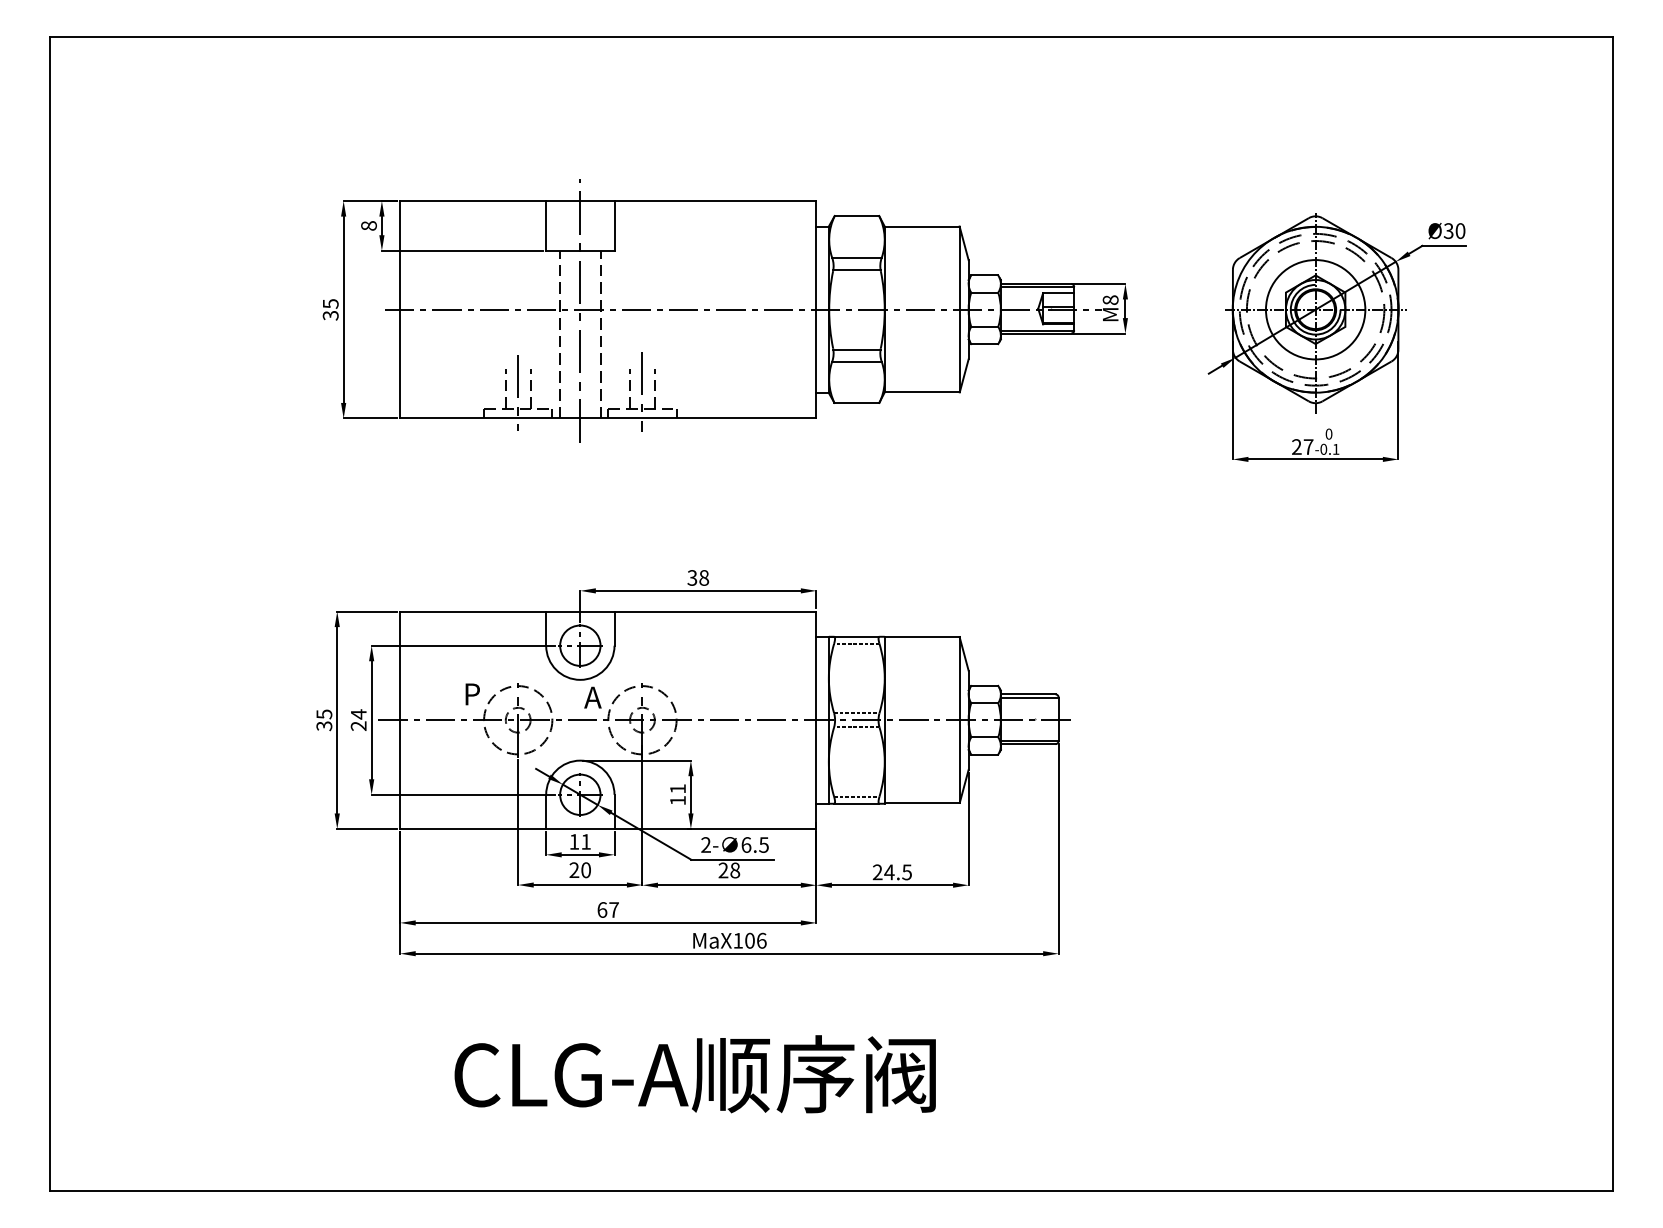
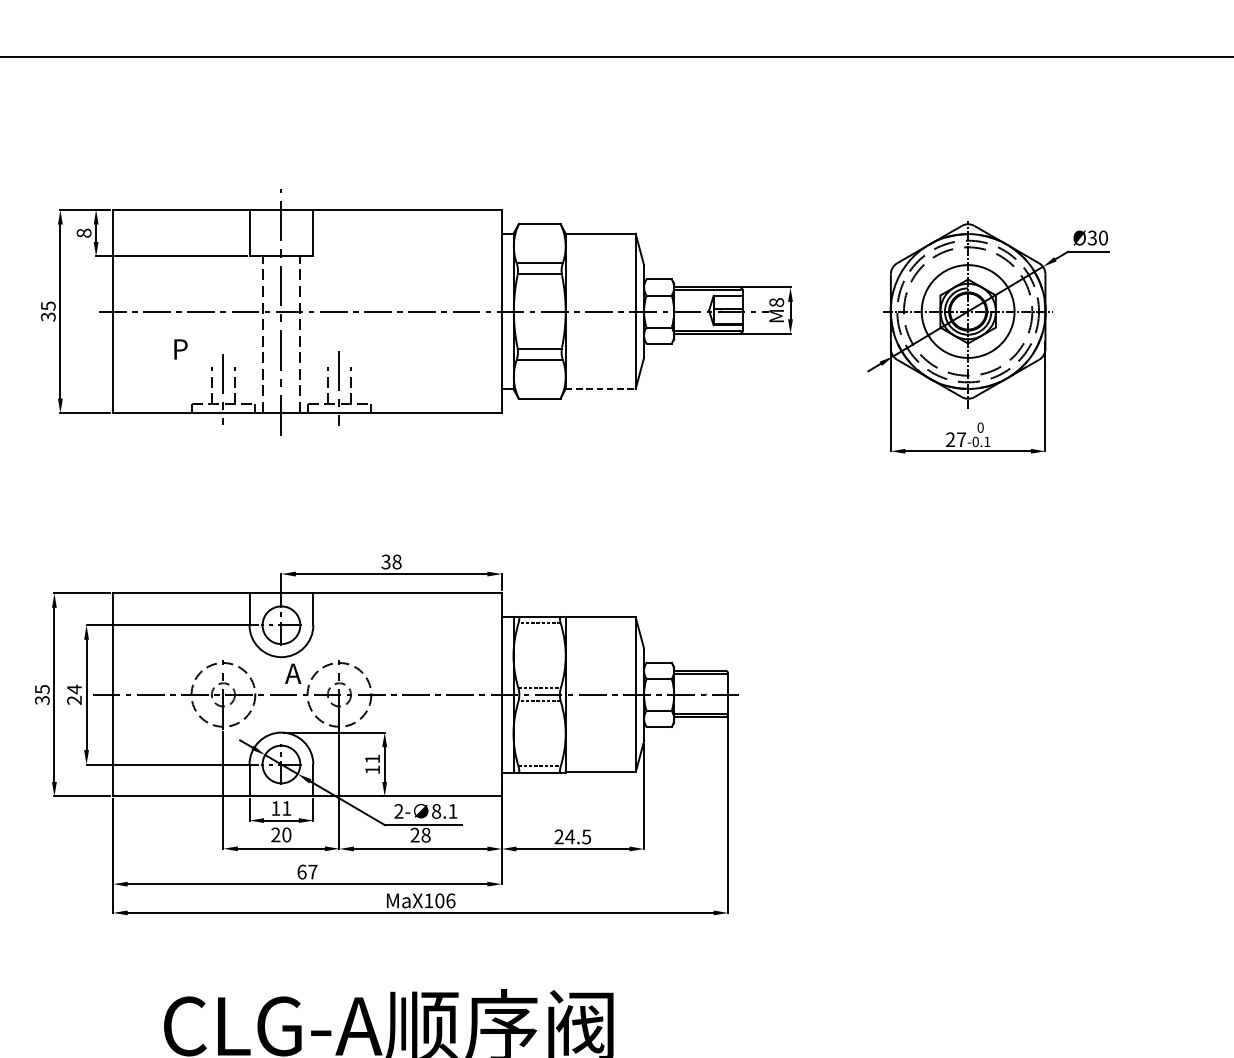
line: (922, 392) -> (600, 388), solid -> dashed
text: (472, 694) -> (180, 349), moved
text: (754, 844) -> (444, 810), 6.5 -> 8.1

